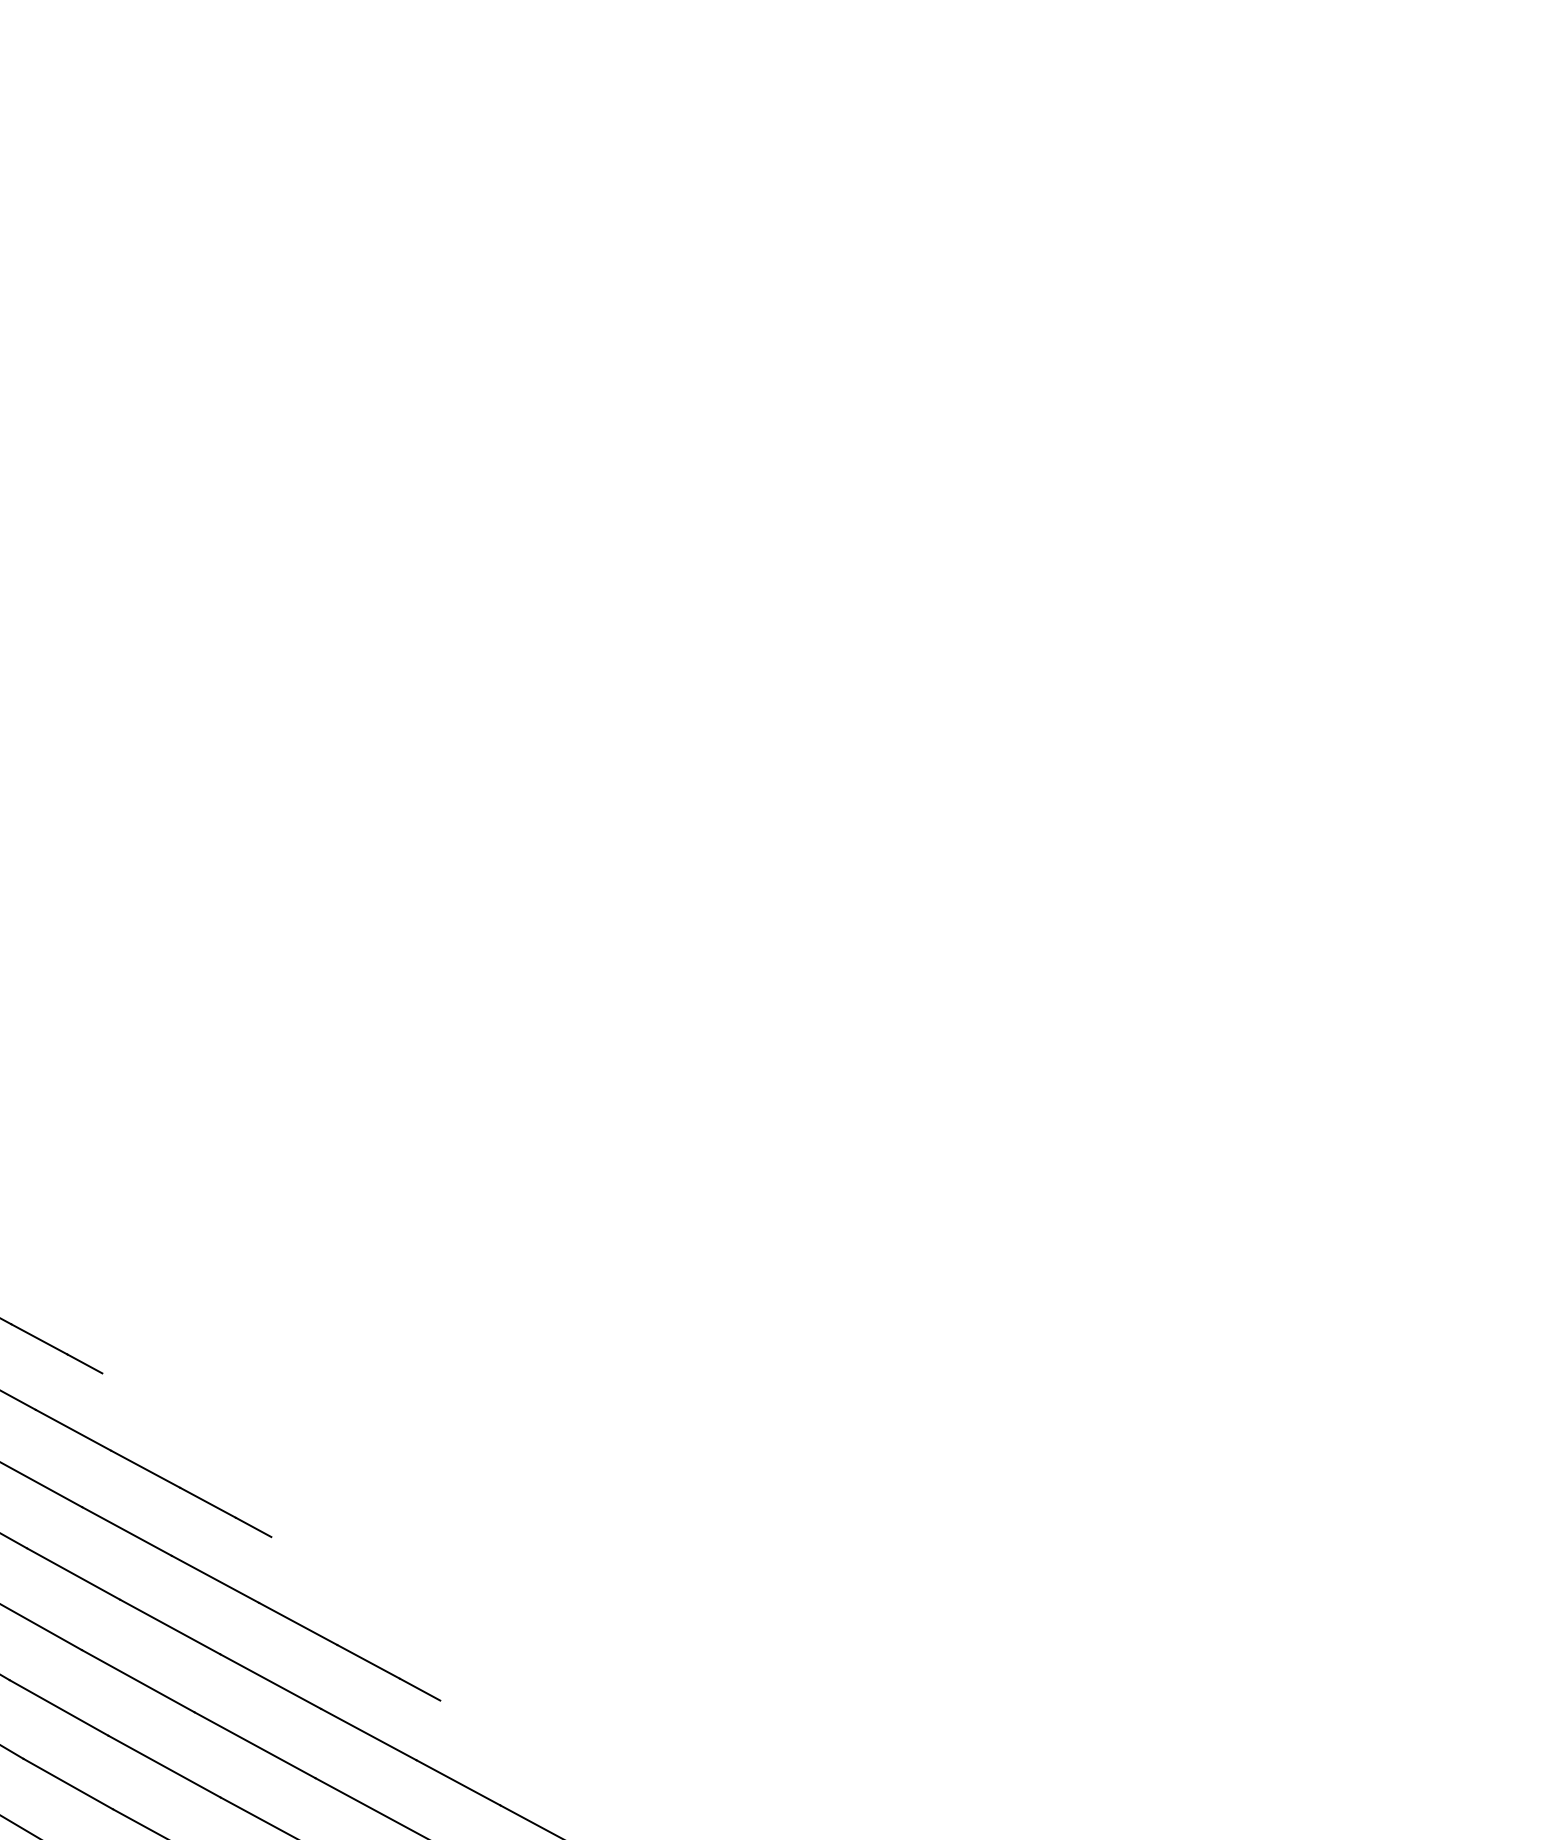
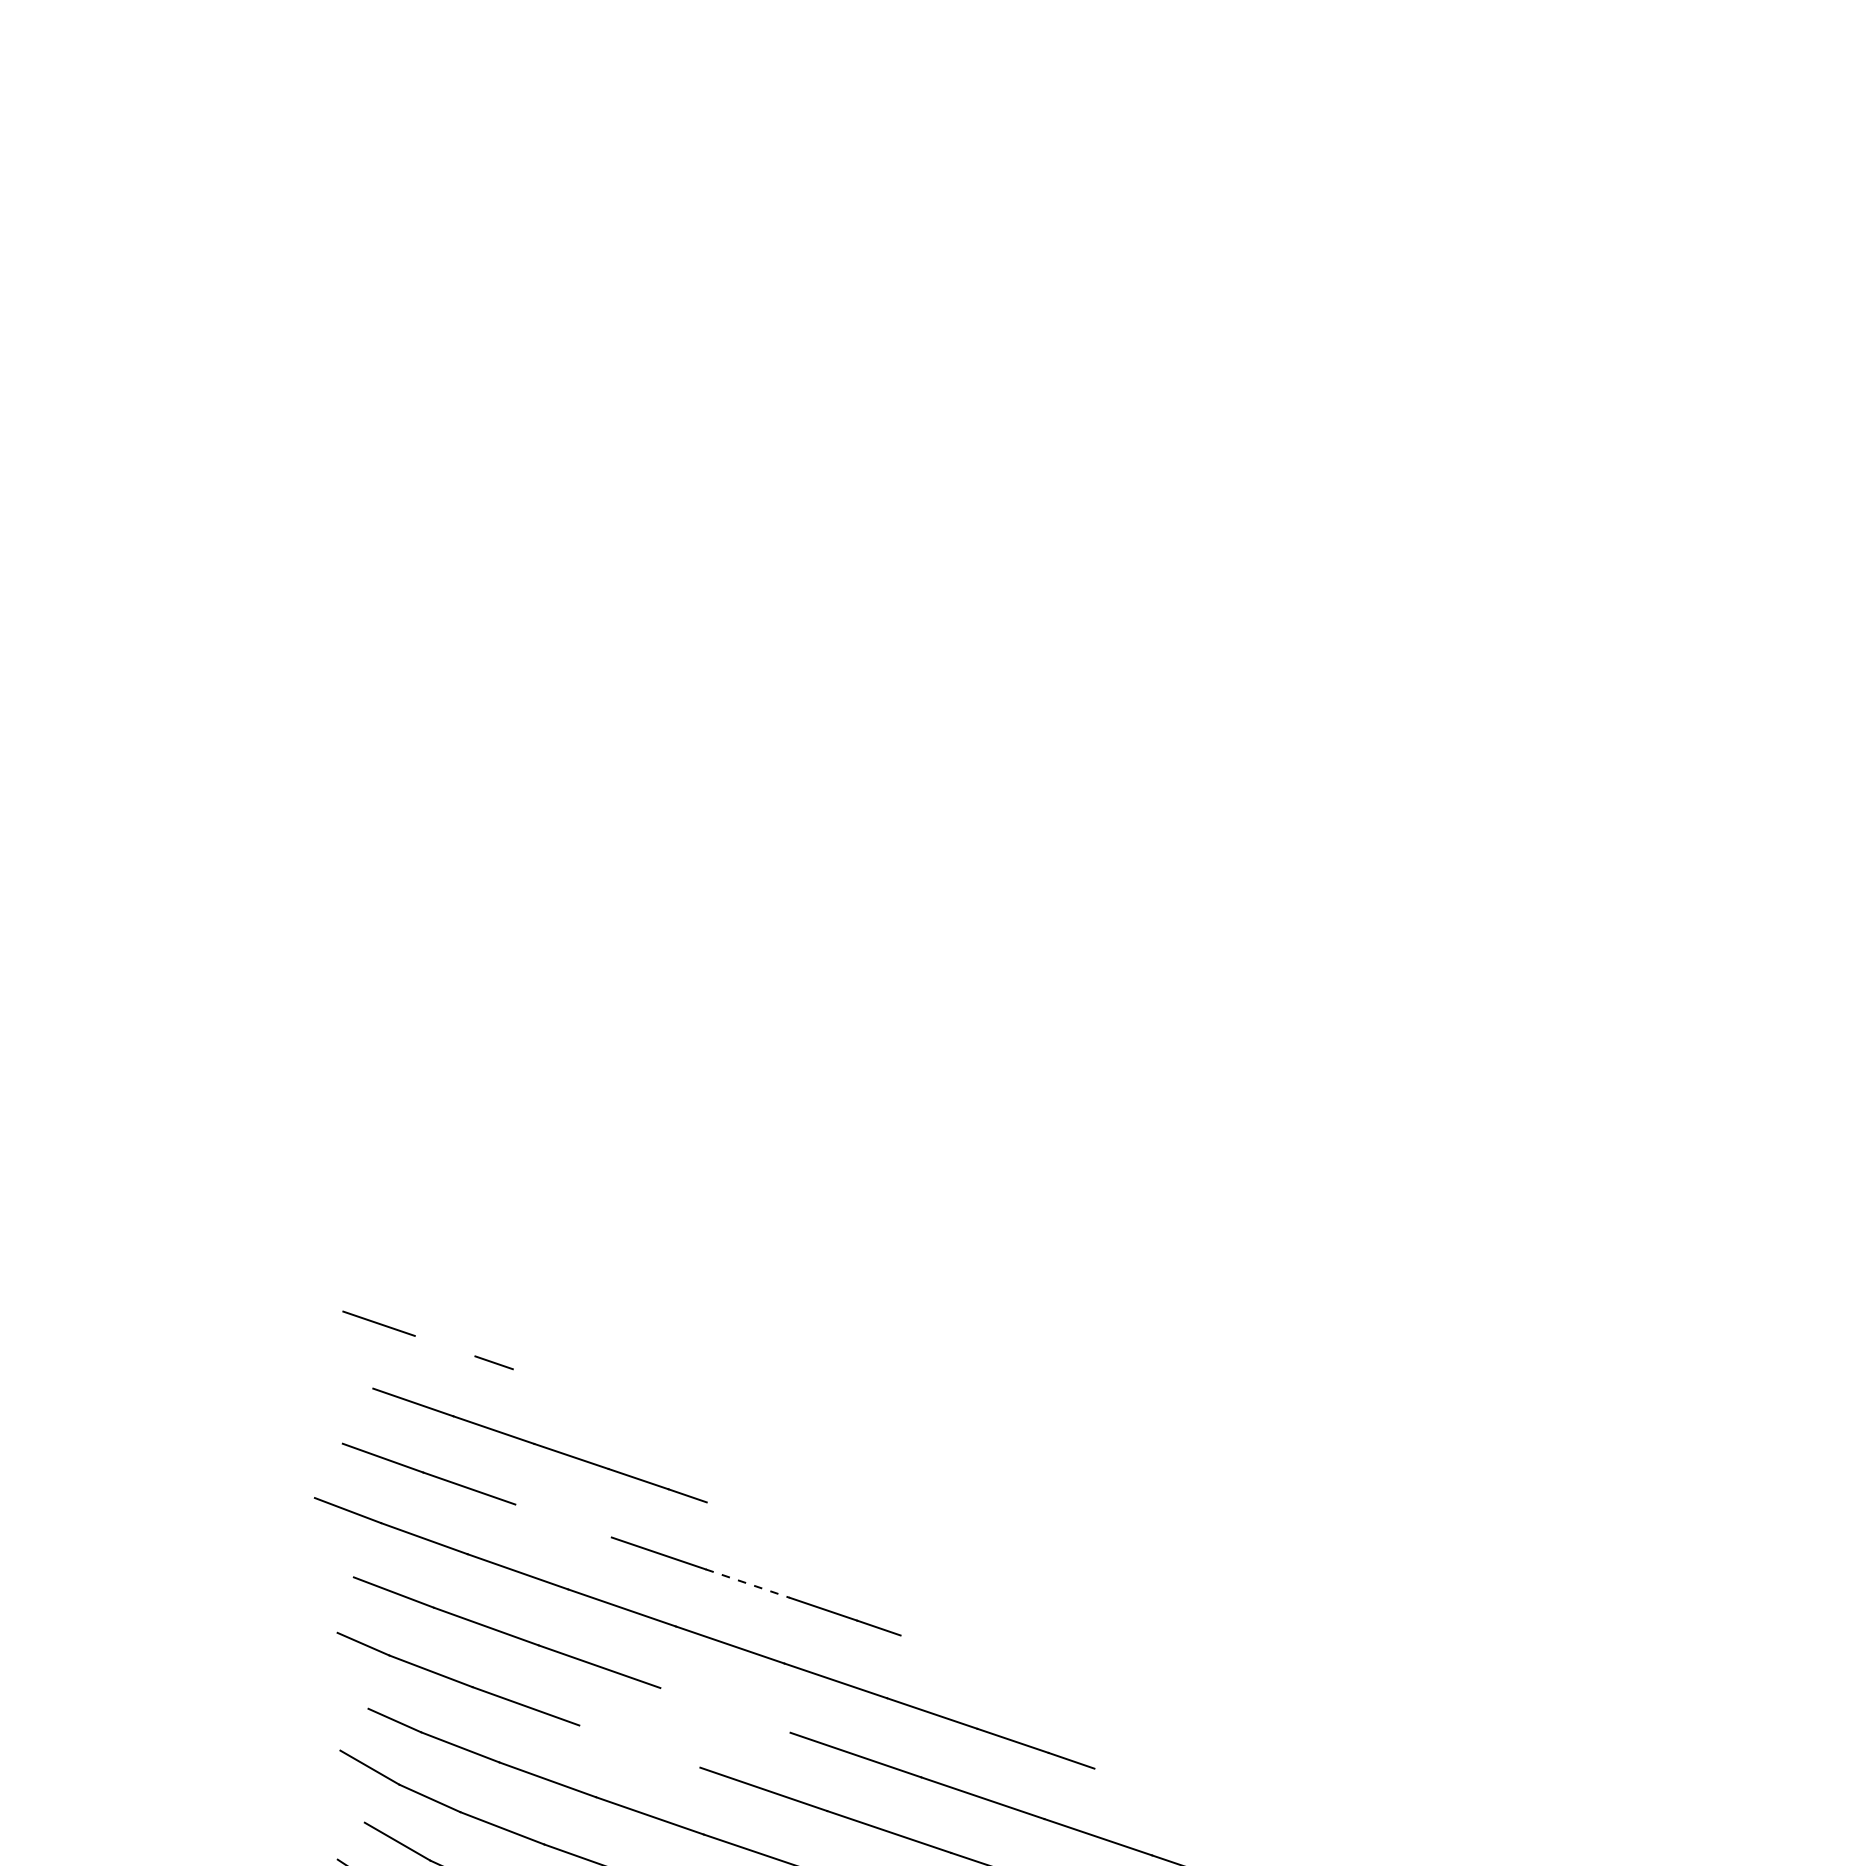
line: (38, 1338) -> (444, 1345), removed
line: (127, 1531) -> (563, 1520), removed
line: (298, 1623) -> (748, 1583), solid -> dashed
line: (255, 1745) -> (725, 1710), removed
line: (164, 1766) -> (639, 1746), removed

